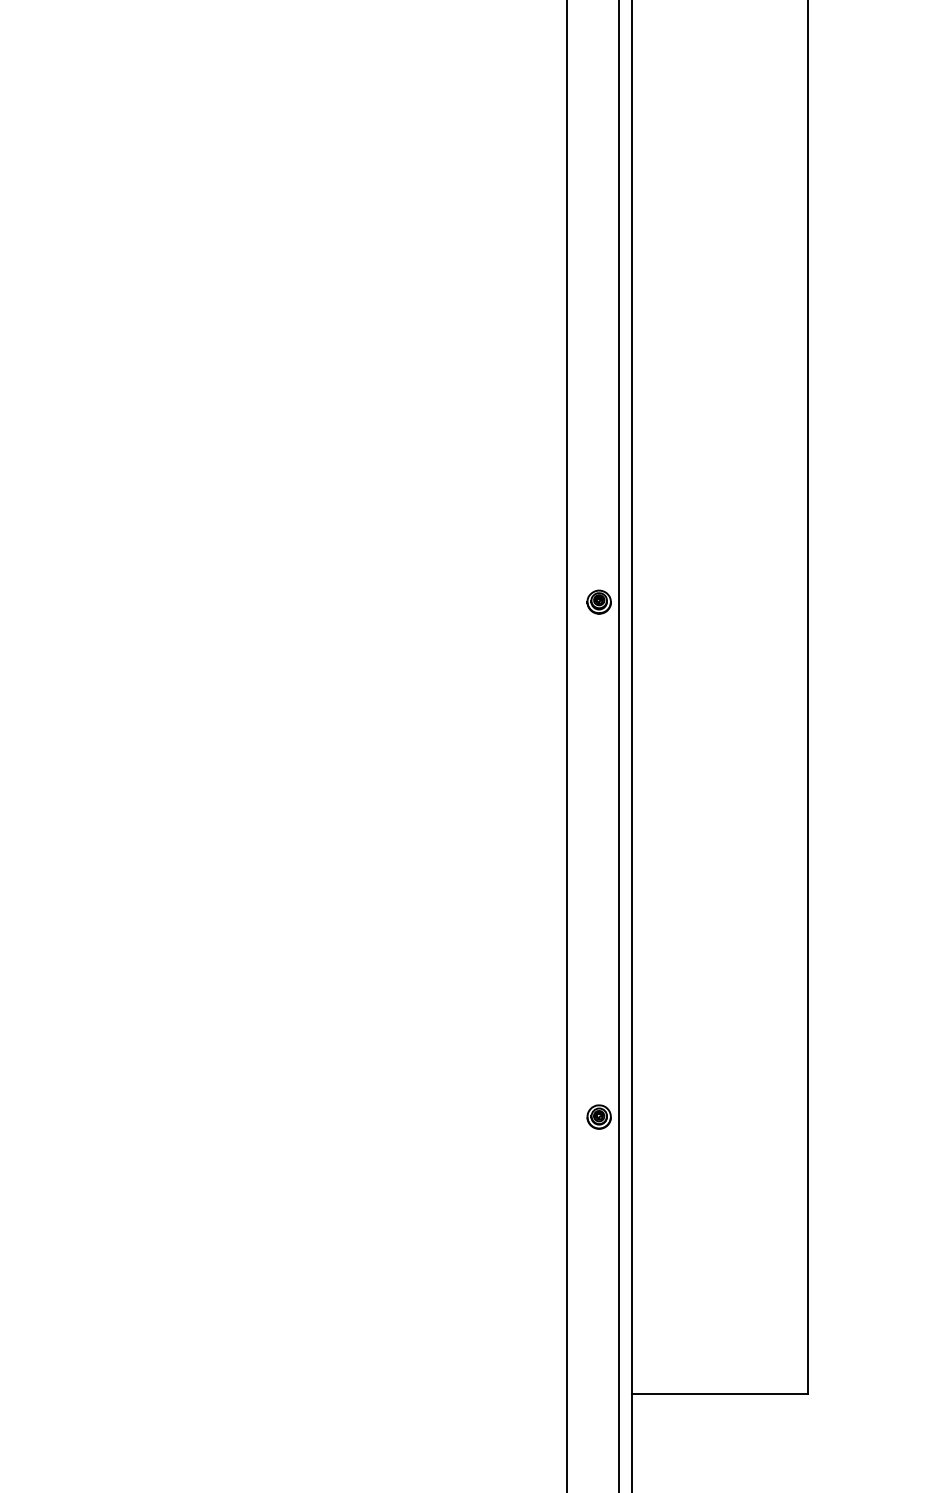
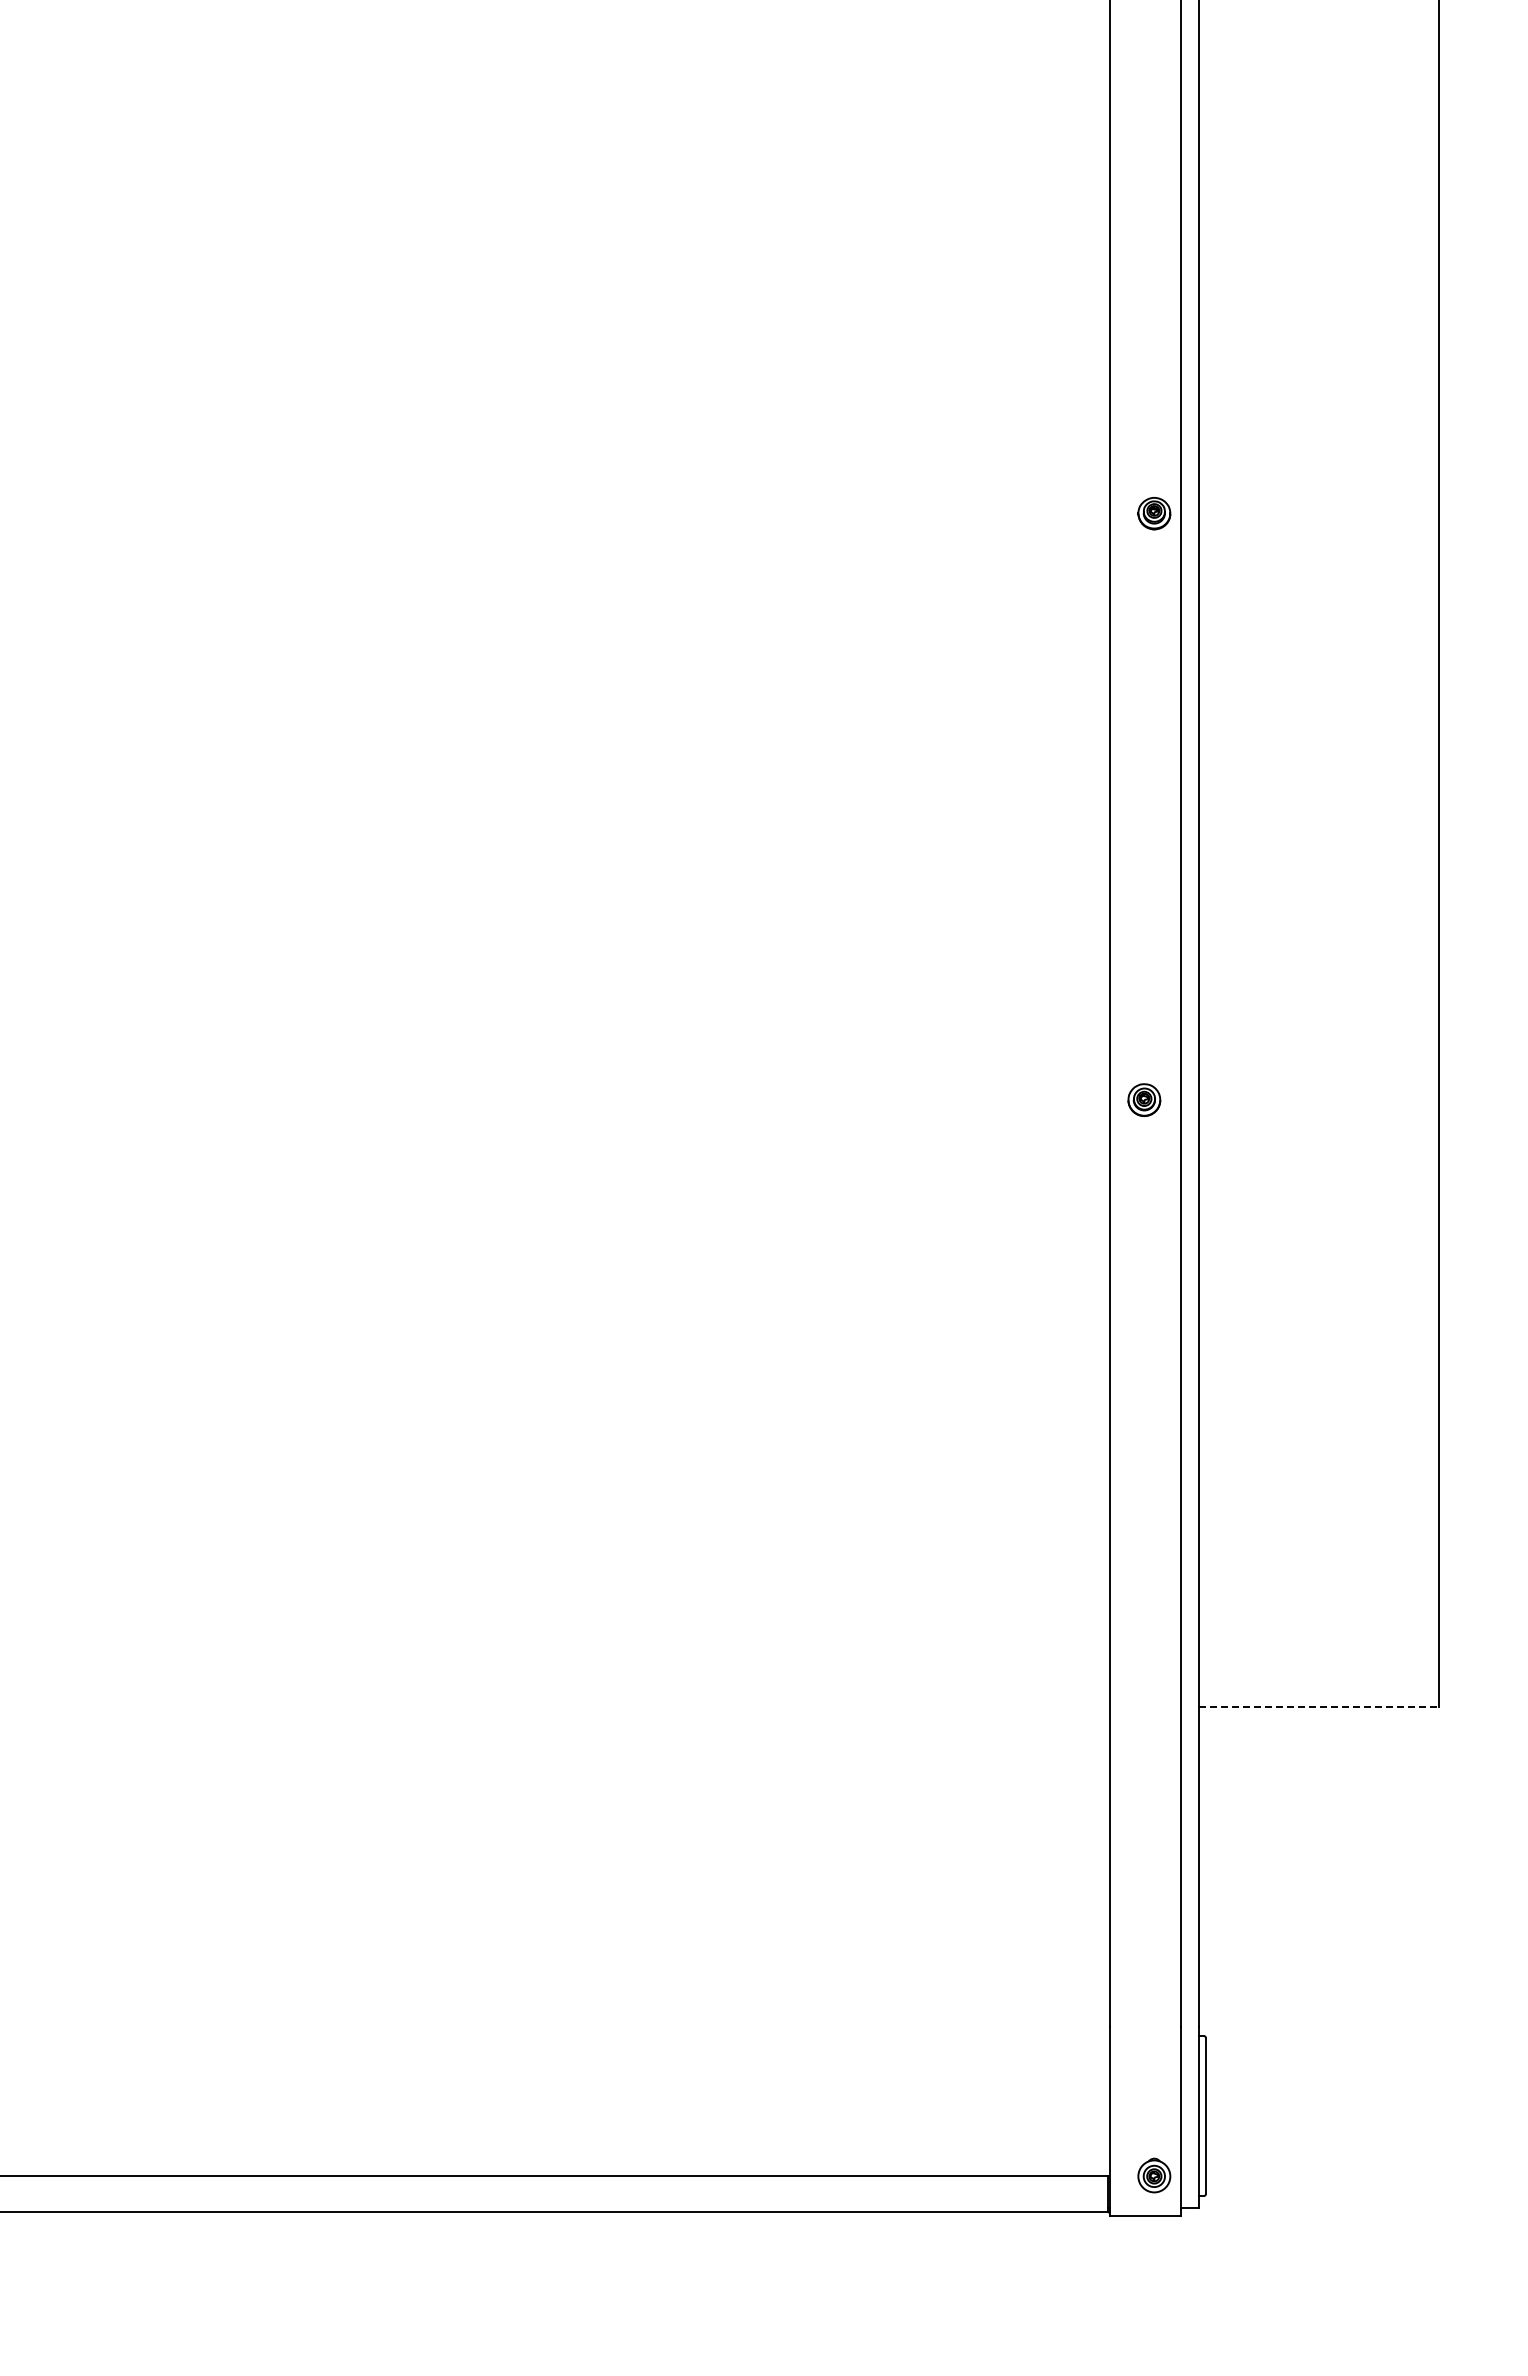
part: (599, 602) -> (1154, 513), moved
part: (599, 1116) -> (1144, 1099), moved
line: (719, 1393) -> (1318, 1707), solid -> dashed

